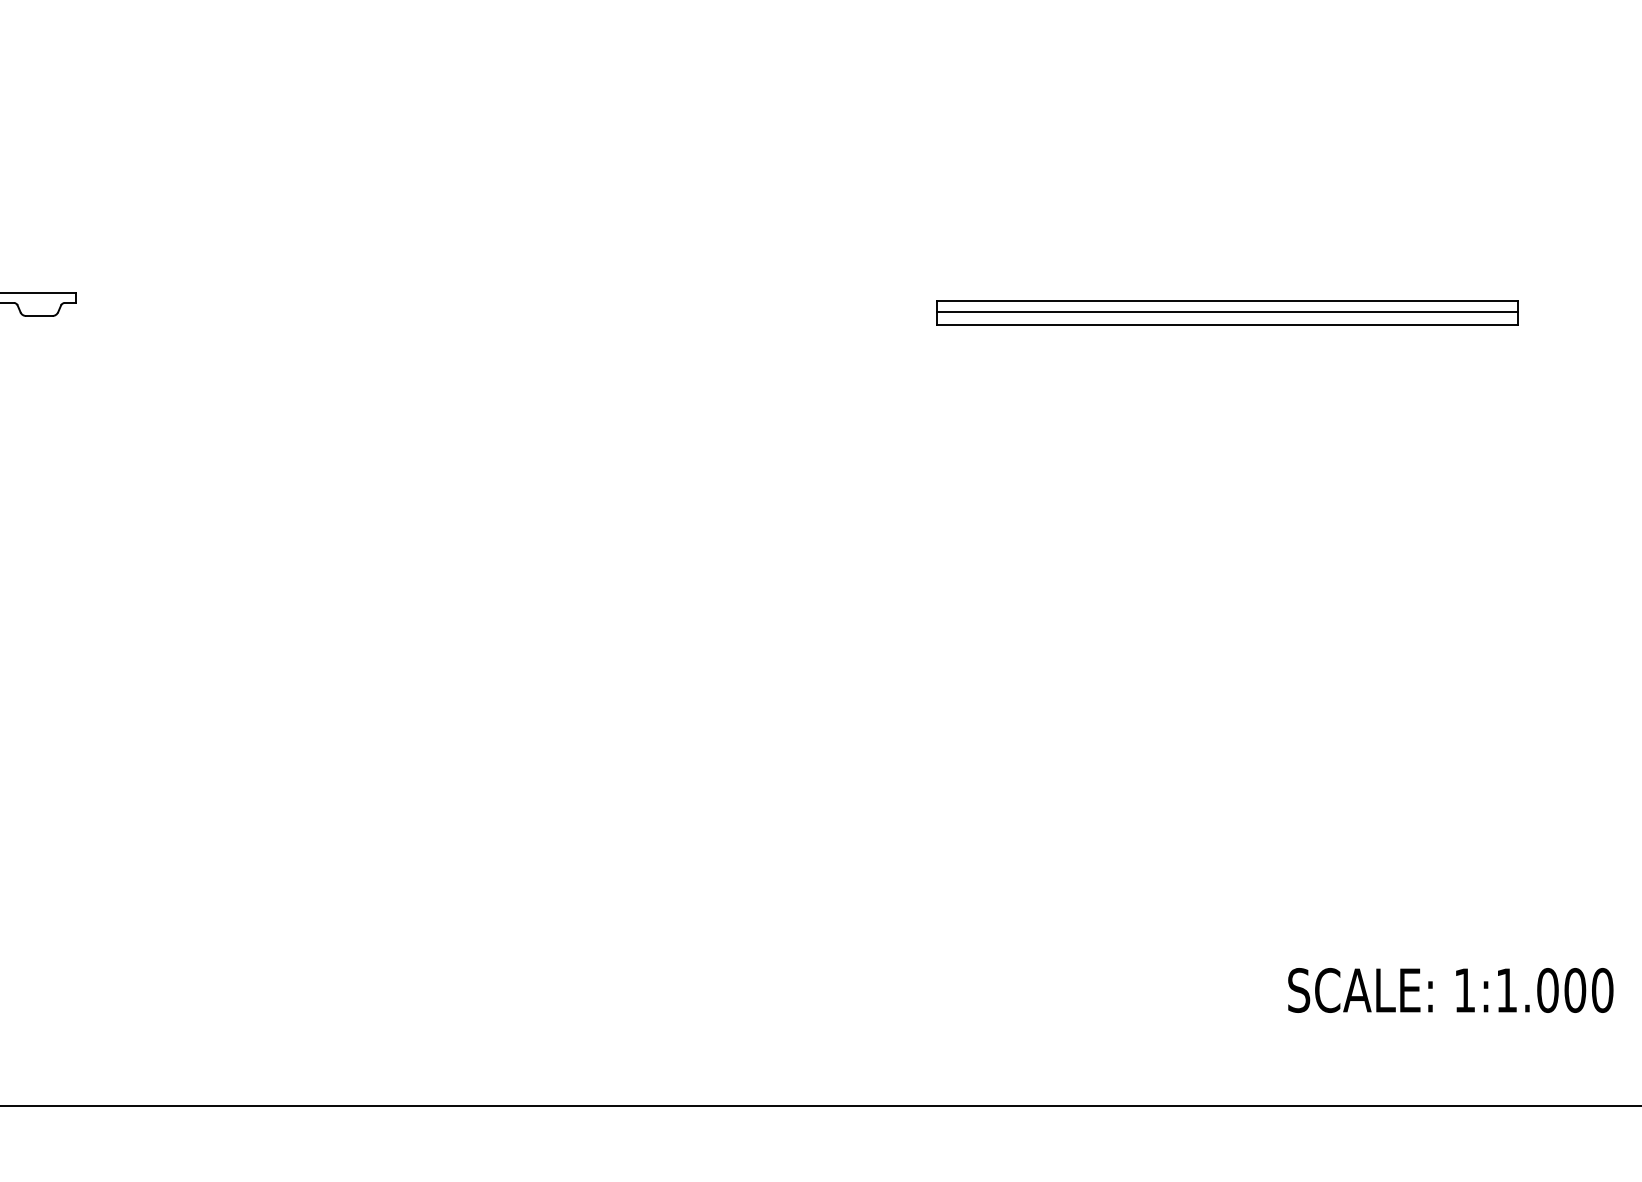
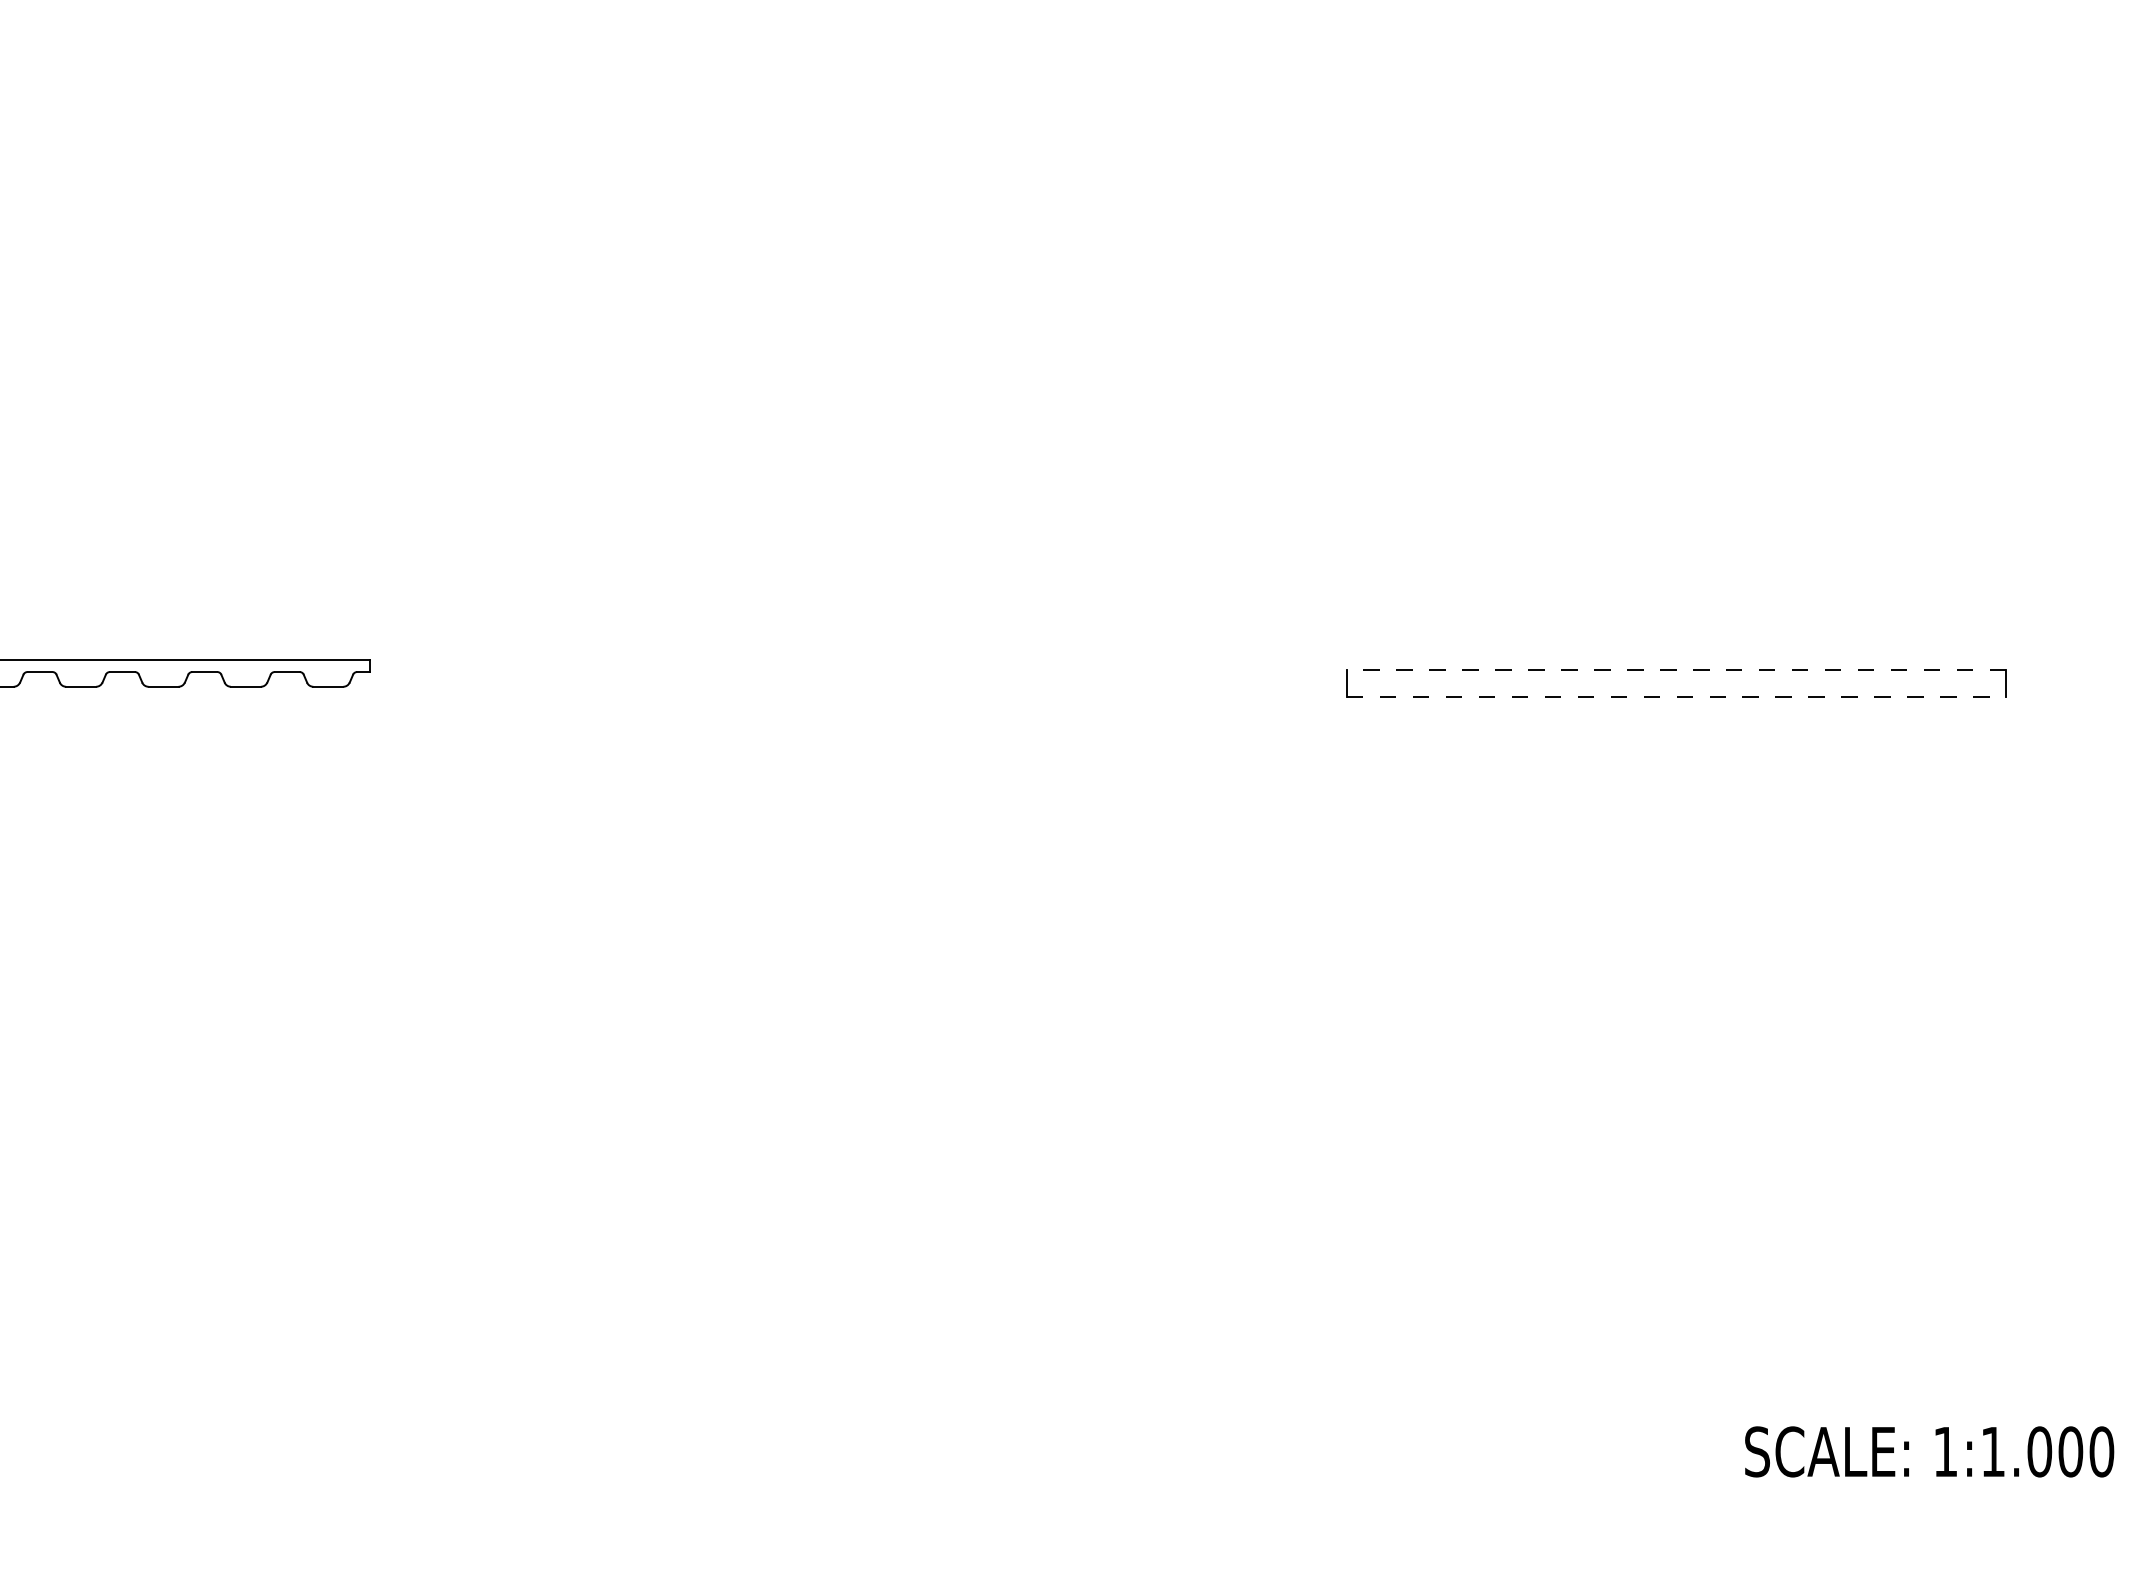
line: (1227, 301) -> (1676, 670), solid -> dashed
line: (1227, 311) -> (1676, 681), removed
line: (1227, 324) -> (1676, 696), solid -> dashed

